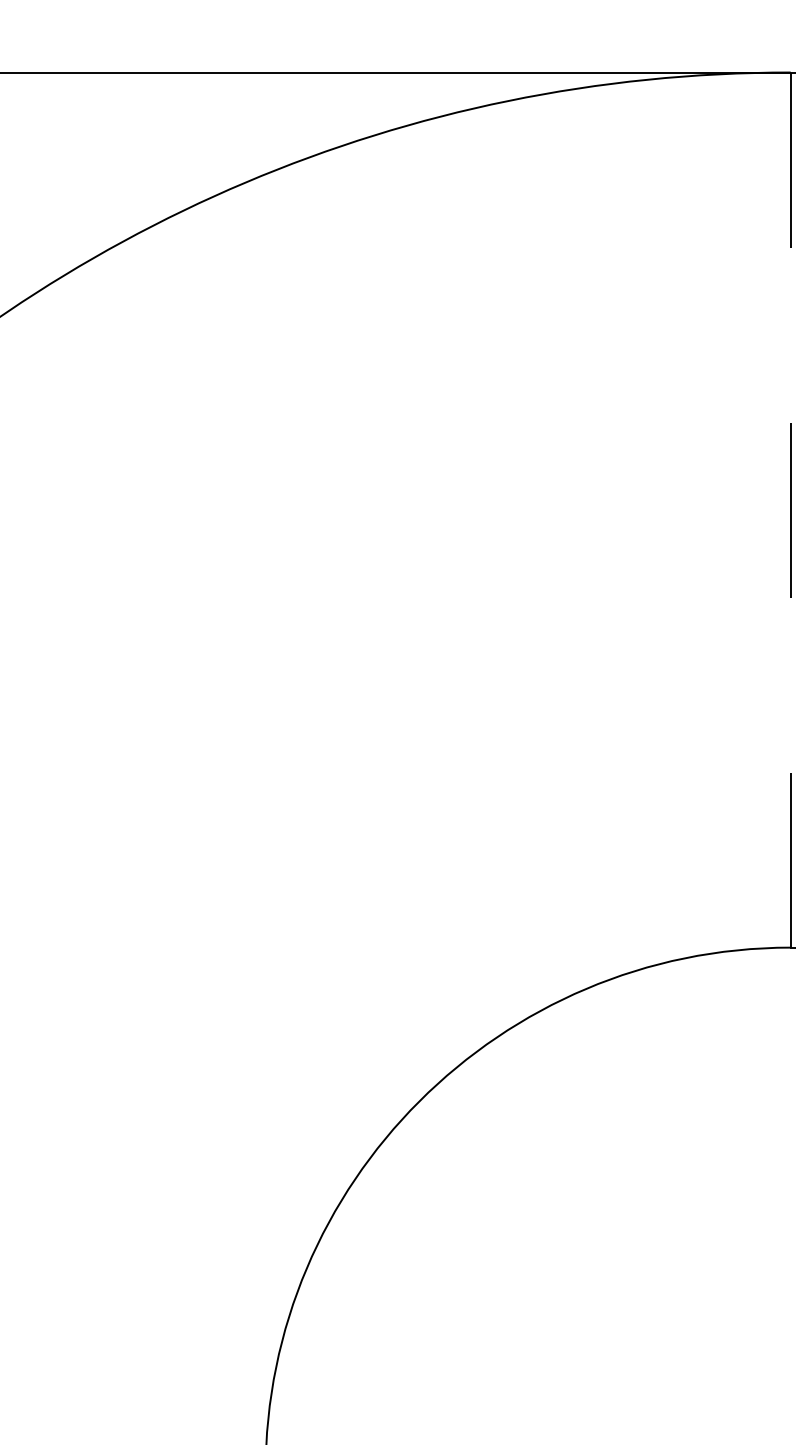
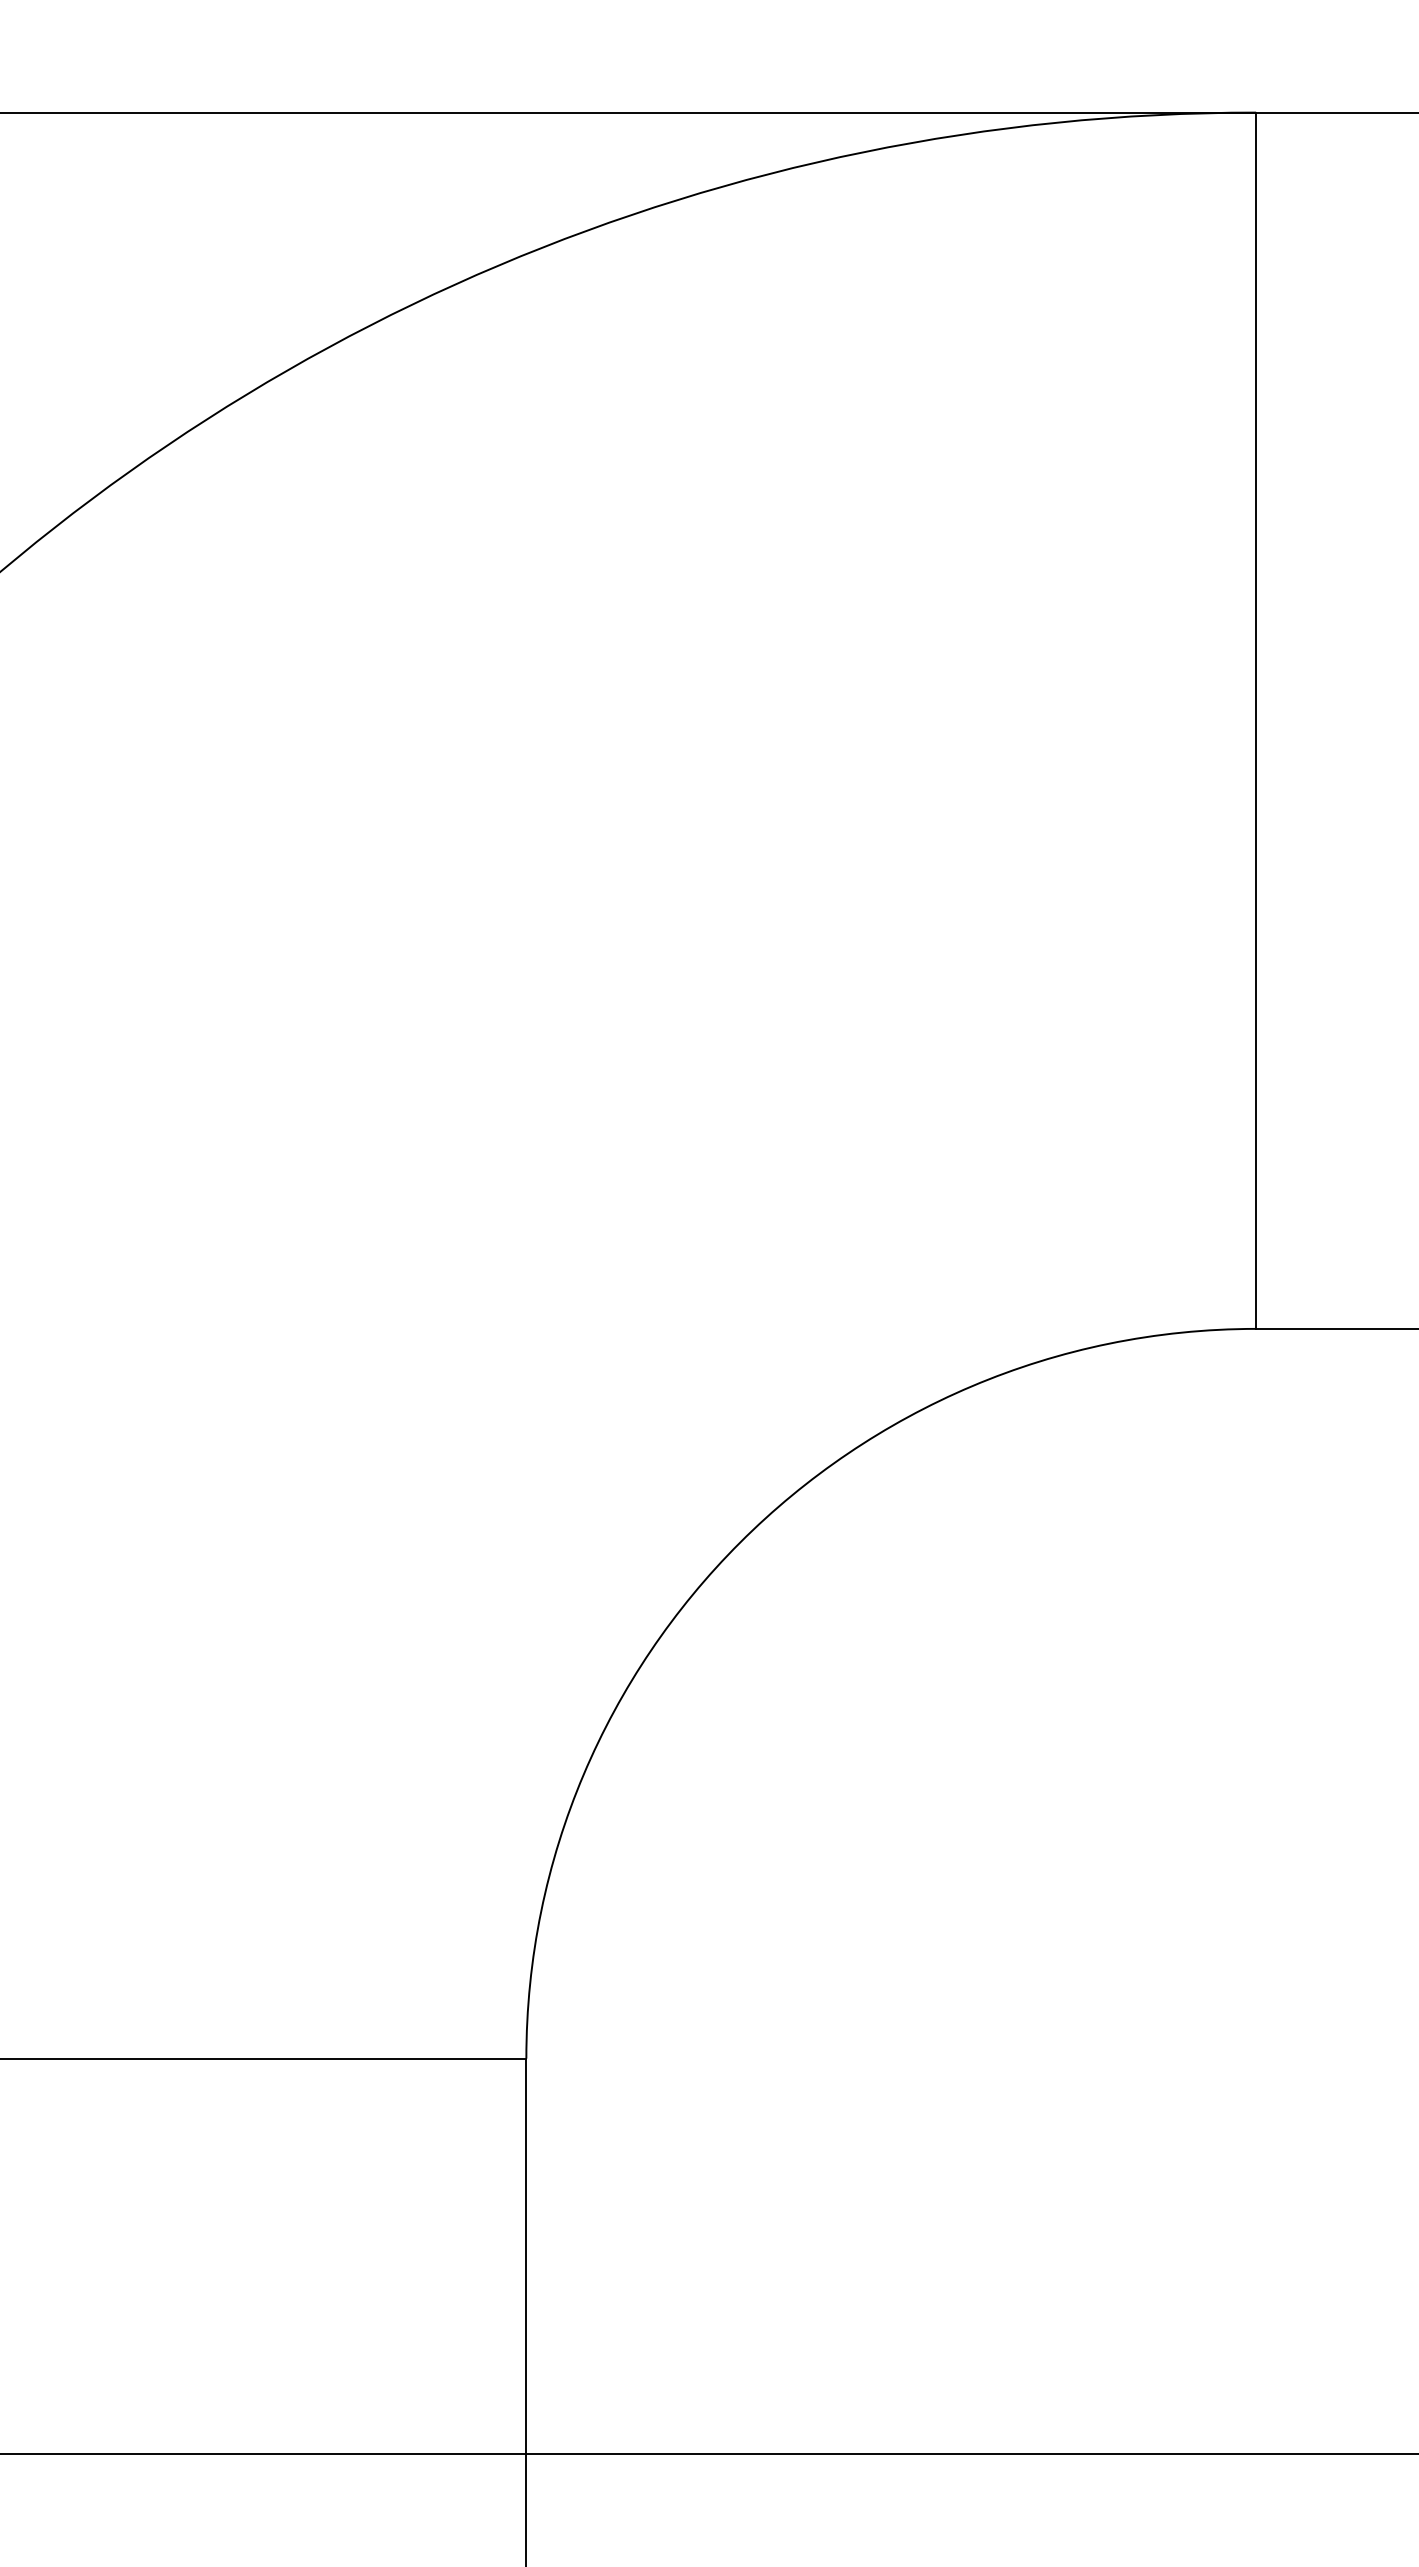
line: (790, 510) -> (1256, 721), dashed -> solid

